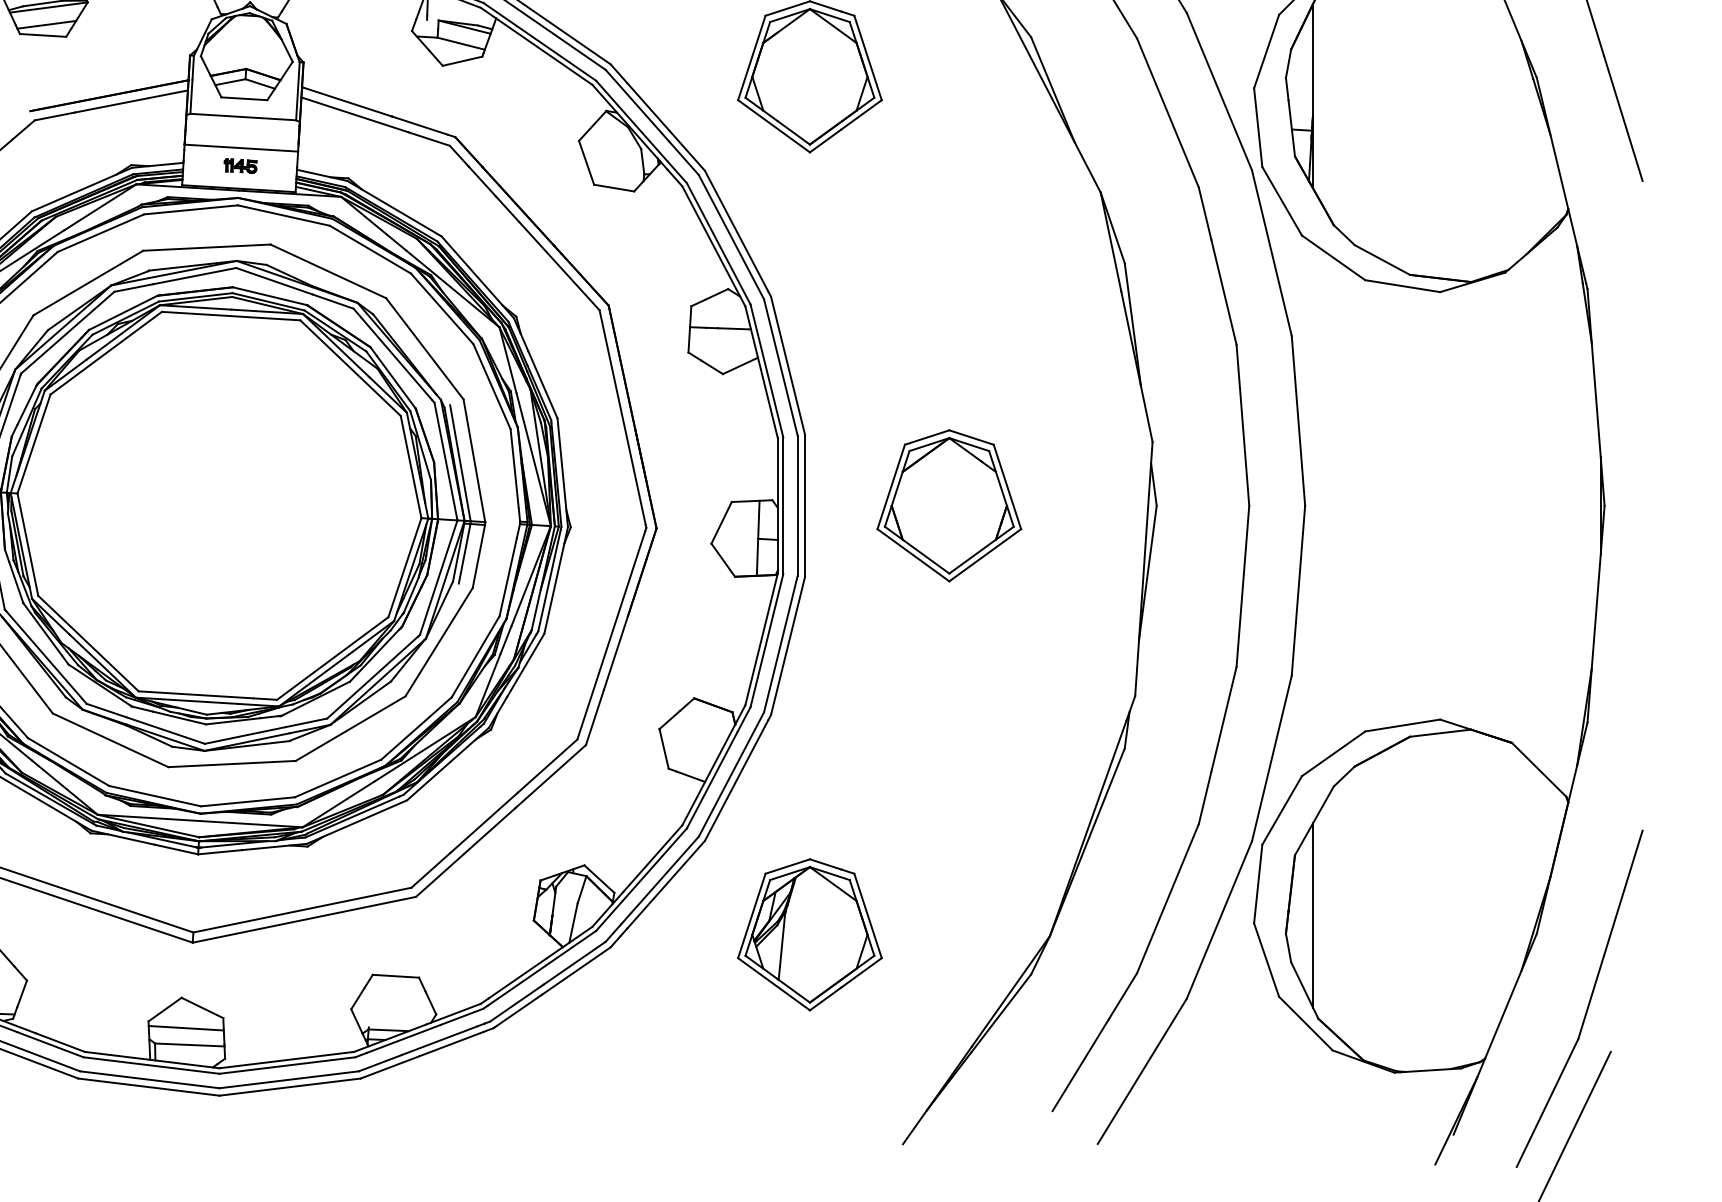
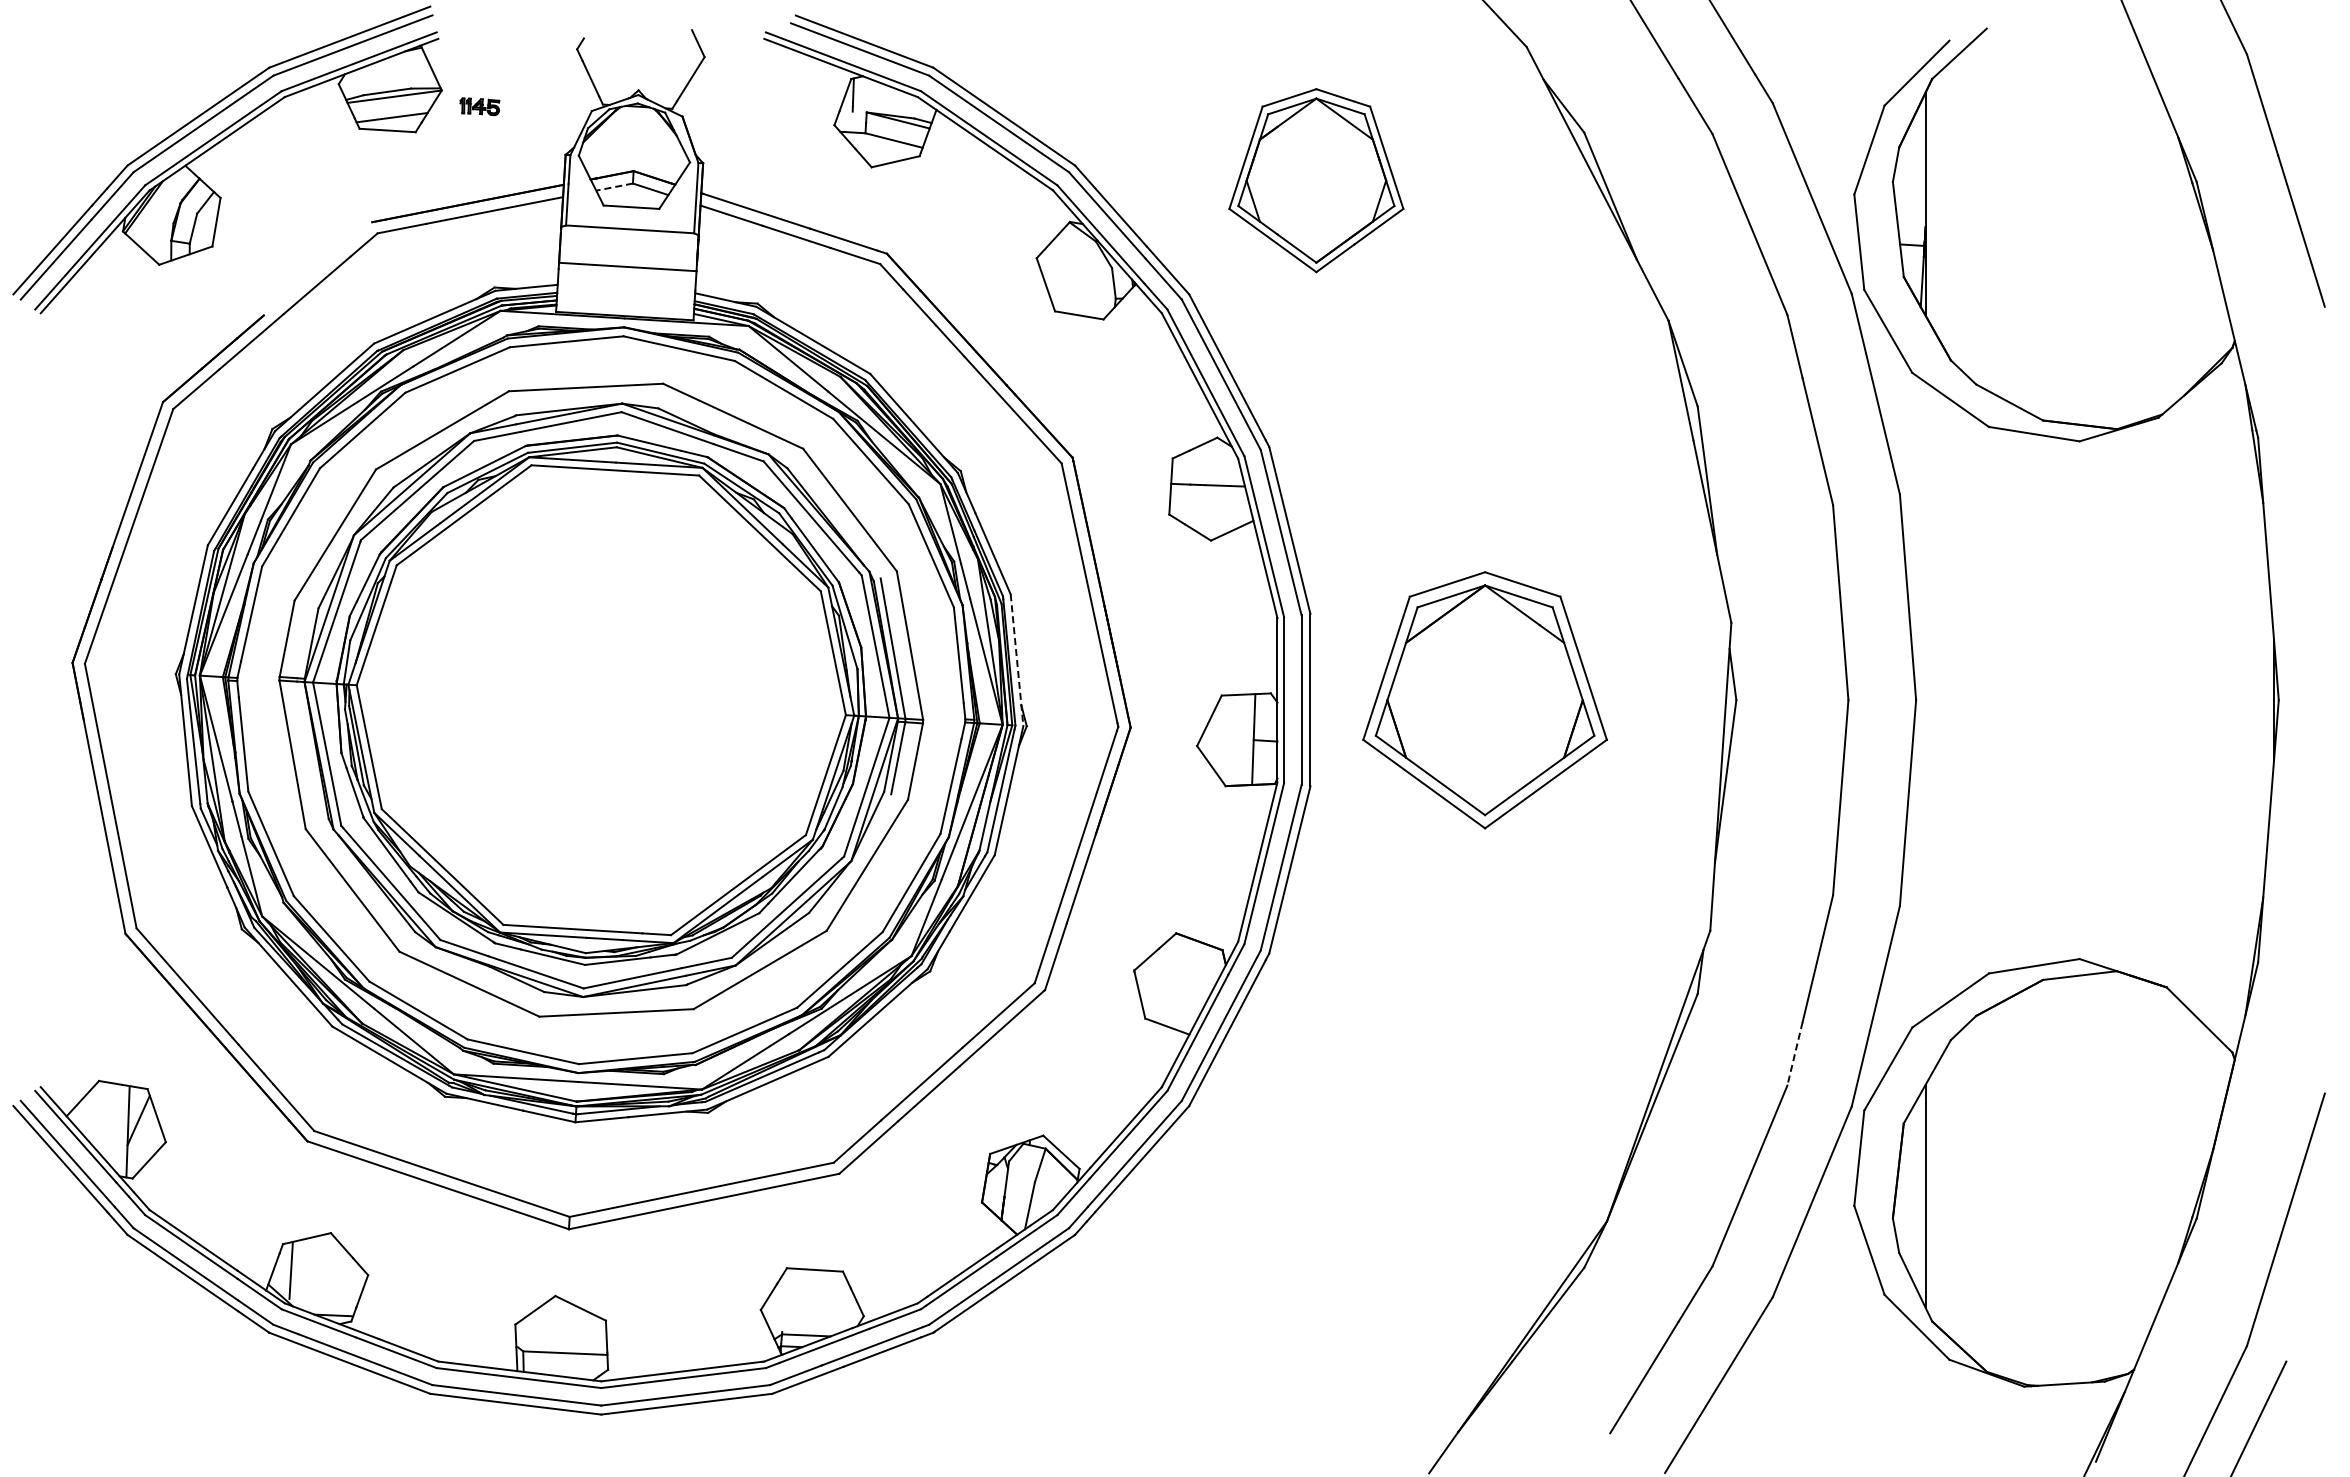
line: (230, 82) -> (614, 187), solid -> dashed
part: (240, 165) -> (479, 106), moved
line: (563, 473) -> (1017, 660), solid -> dashed
part: (949, 505) -> (1485, 699), size x1.4
line: (1205, 797) -> (1795, 1053), solid -> dashed
part: (810, 934) -> (1316, 1219), removed
line: (185, 1027) -> (560, 1332), removed

